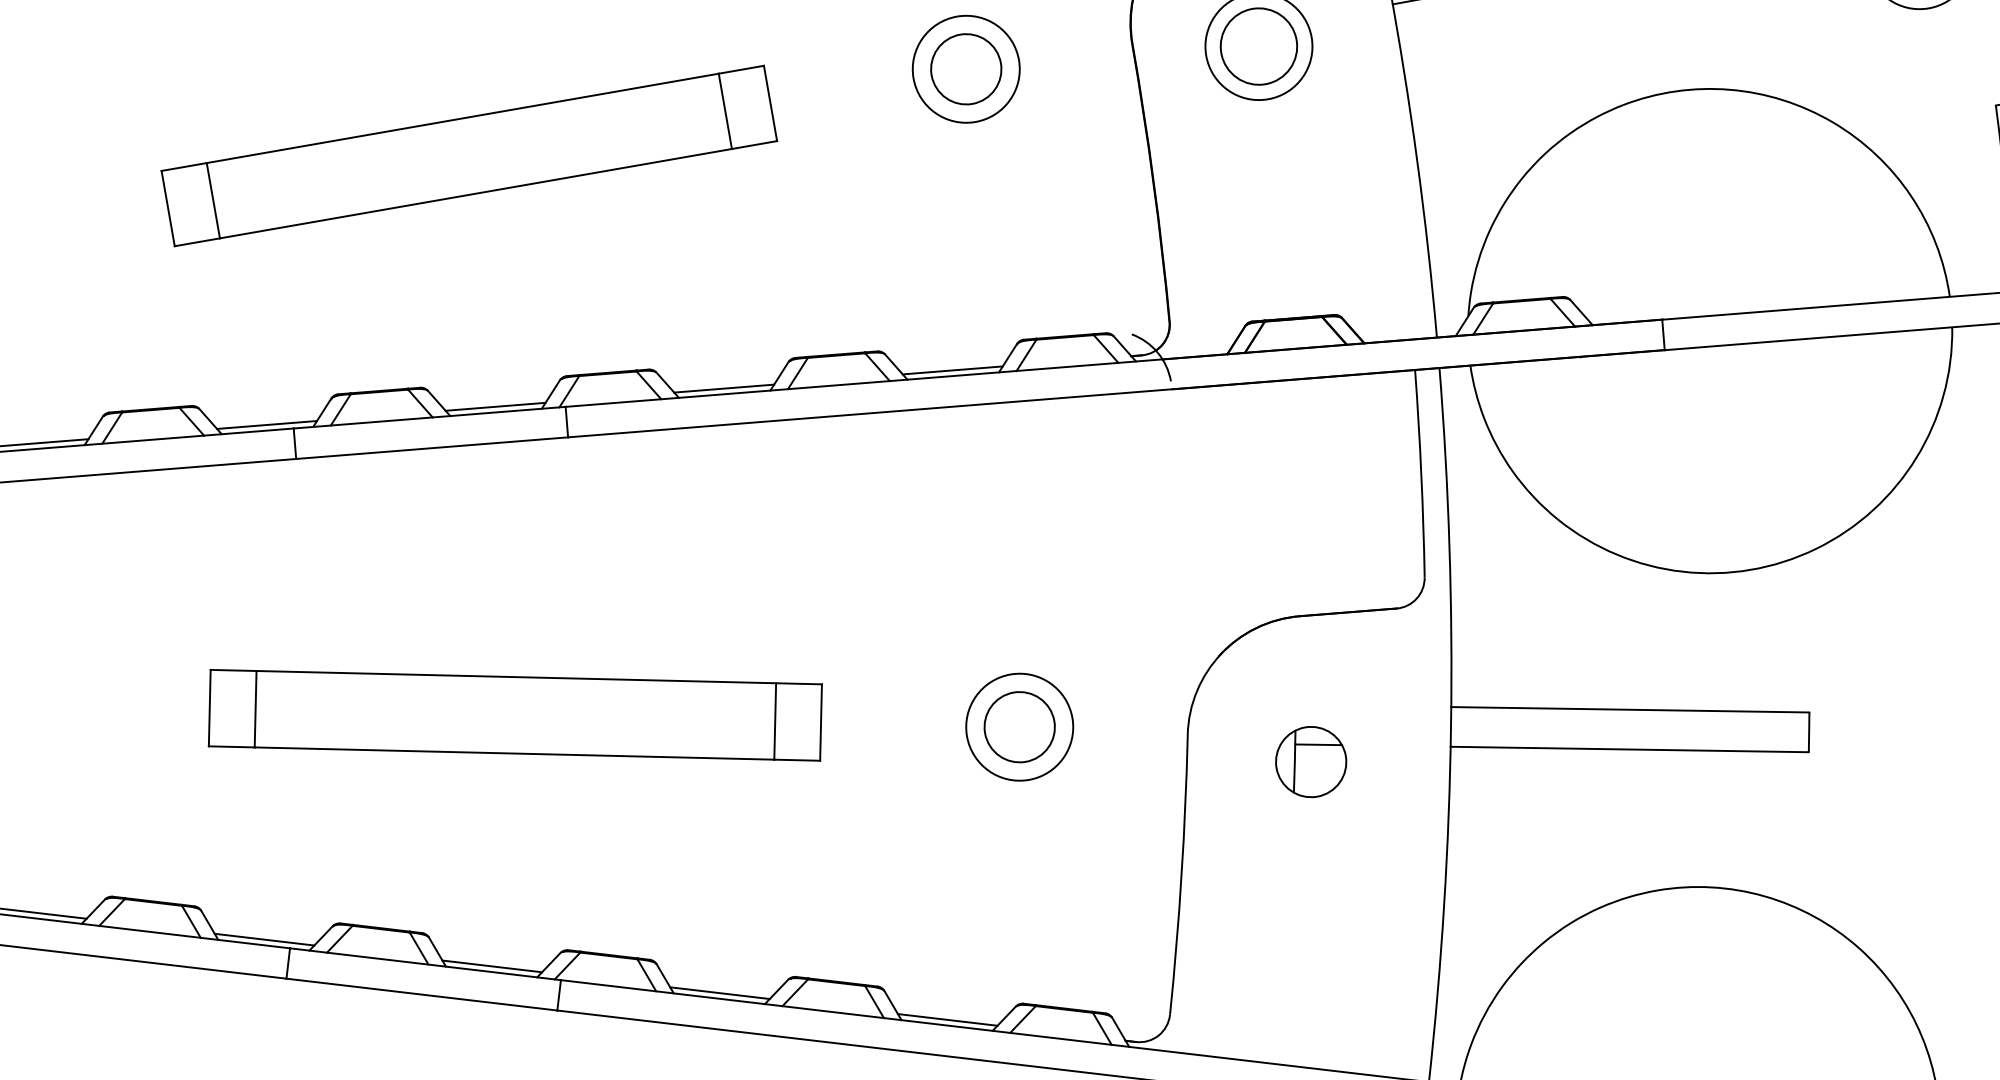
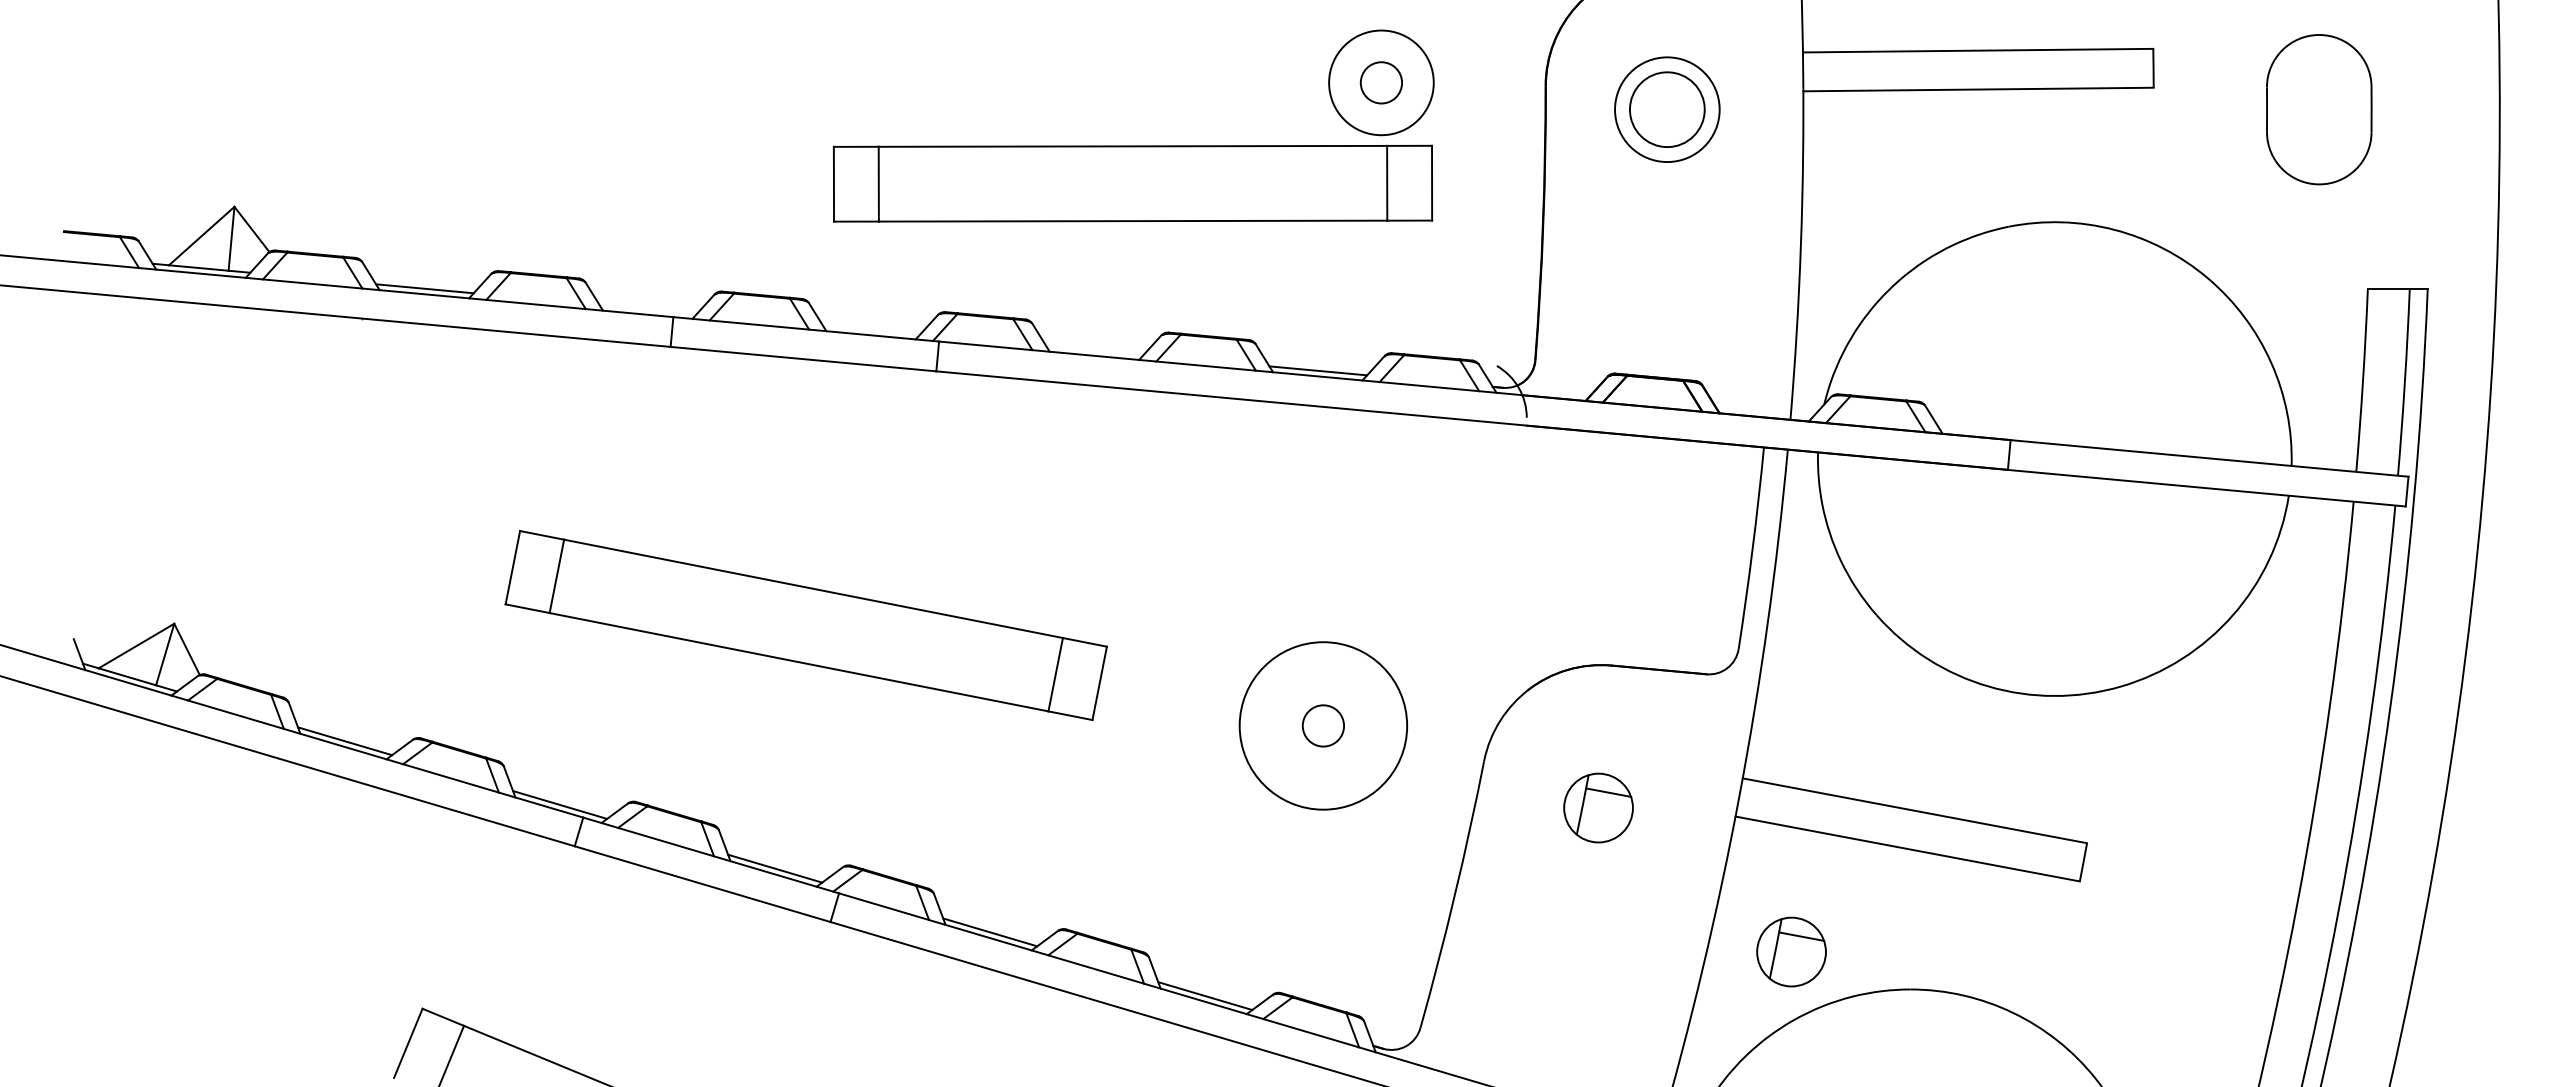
circle: (966, 68) -> (1381, 82), size x0.6
part: (468, 155) -> (1132, 183), moved
line: (723, 387) -> (1094, 349), removed
line: (495, 406) -> (871, 329), removed
line: (267, 424) -> (648, 308), removed
part: (514, 715) -> (805, 625), moved
circle: (1019, 726) -> (1323, 725), size x0.6
circle: (1019, 726) -> (1323, 725), size x1.6
part: (1530, 872) -> (1791, 951), added

